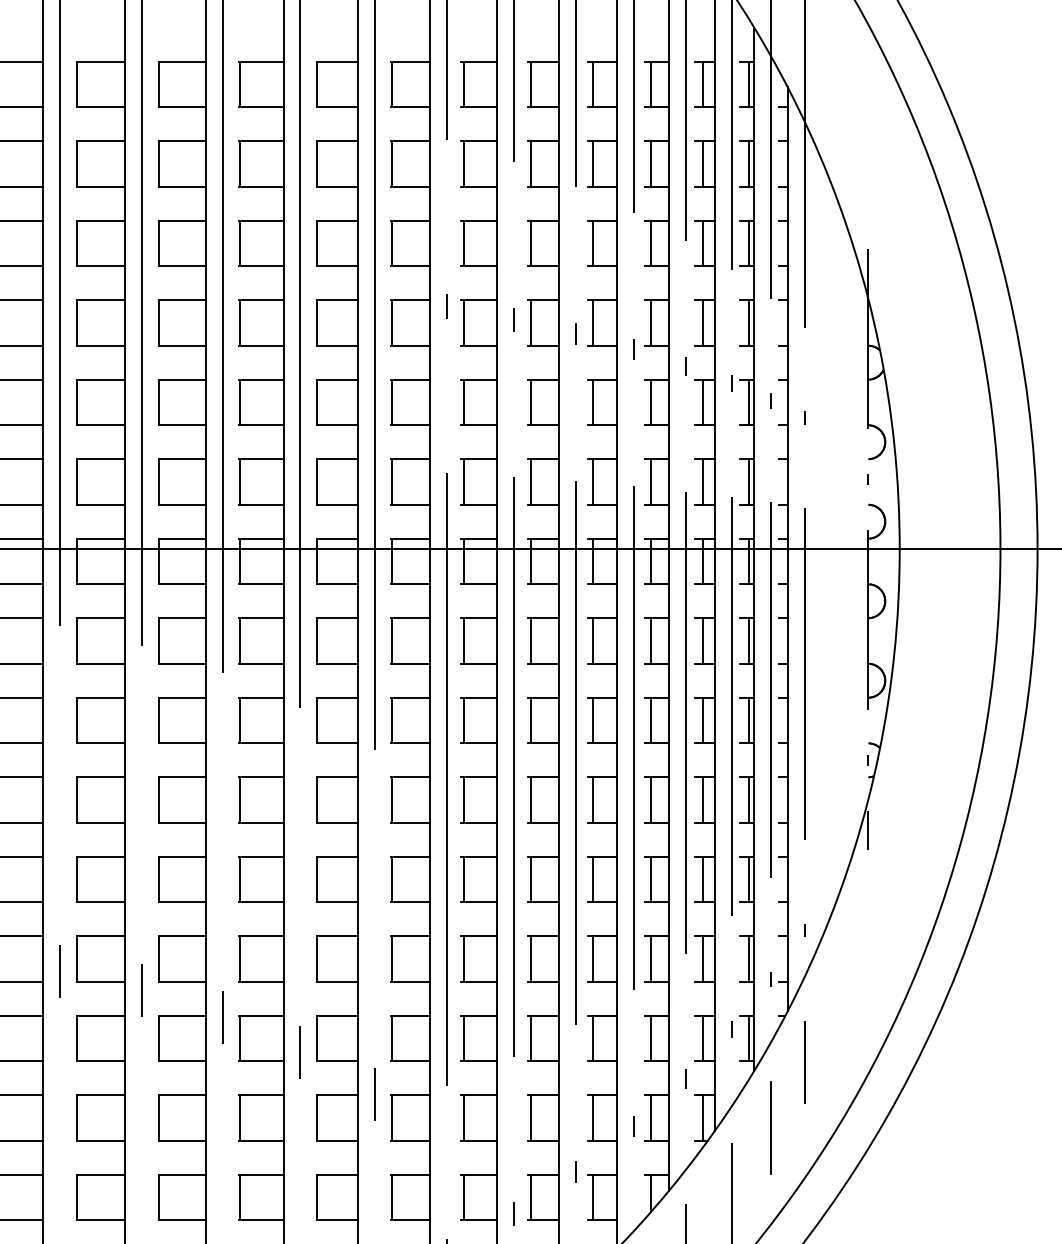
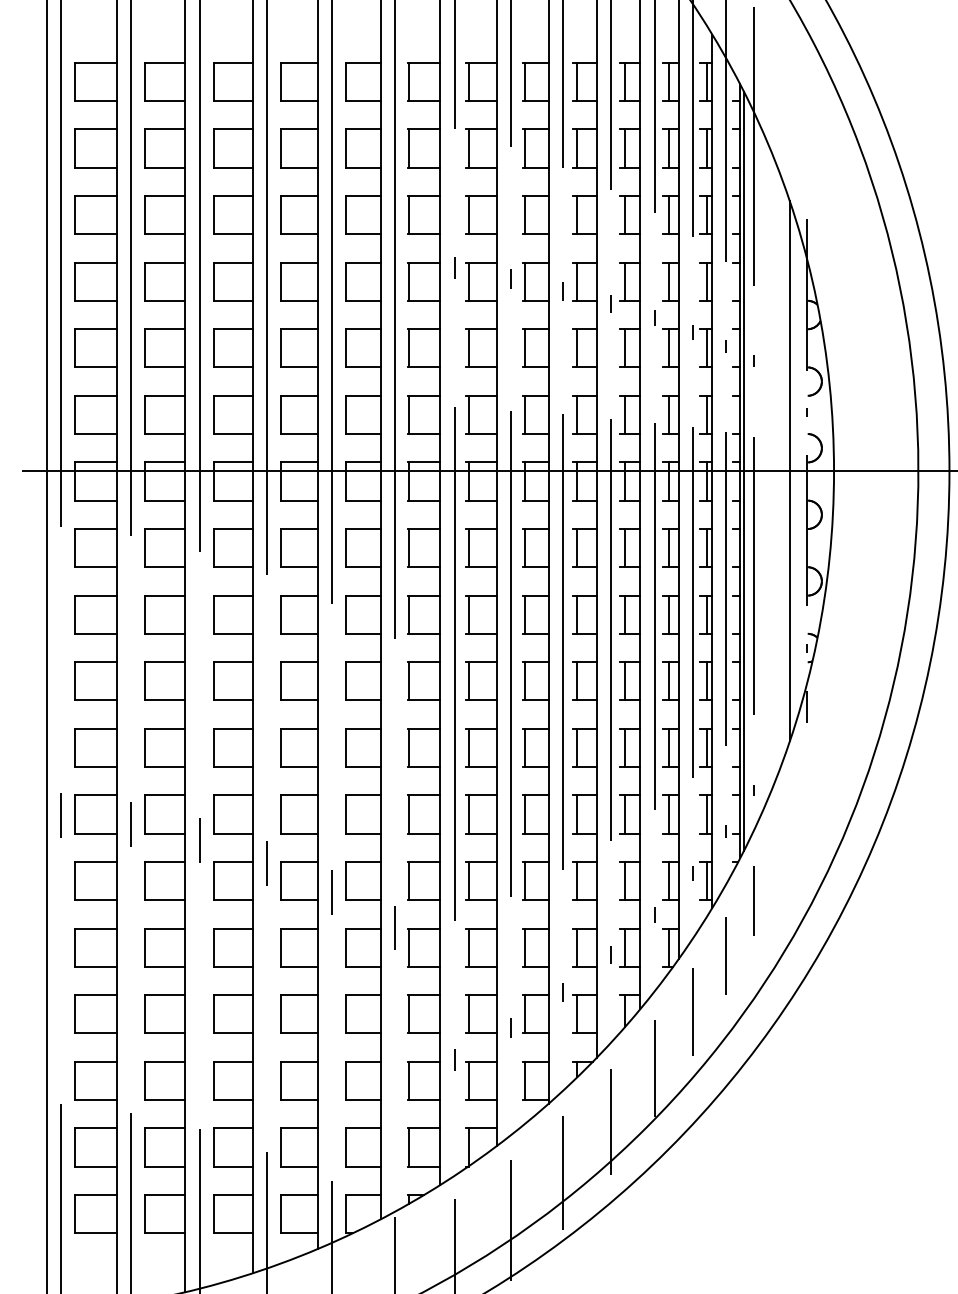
line: (791, 548) -> (743, 470), added
line: (846, 549) -> (789, 471), added

